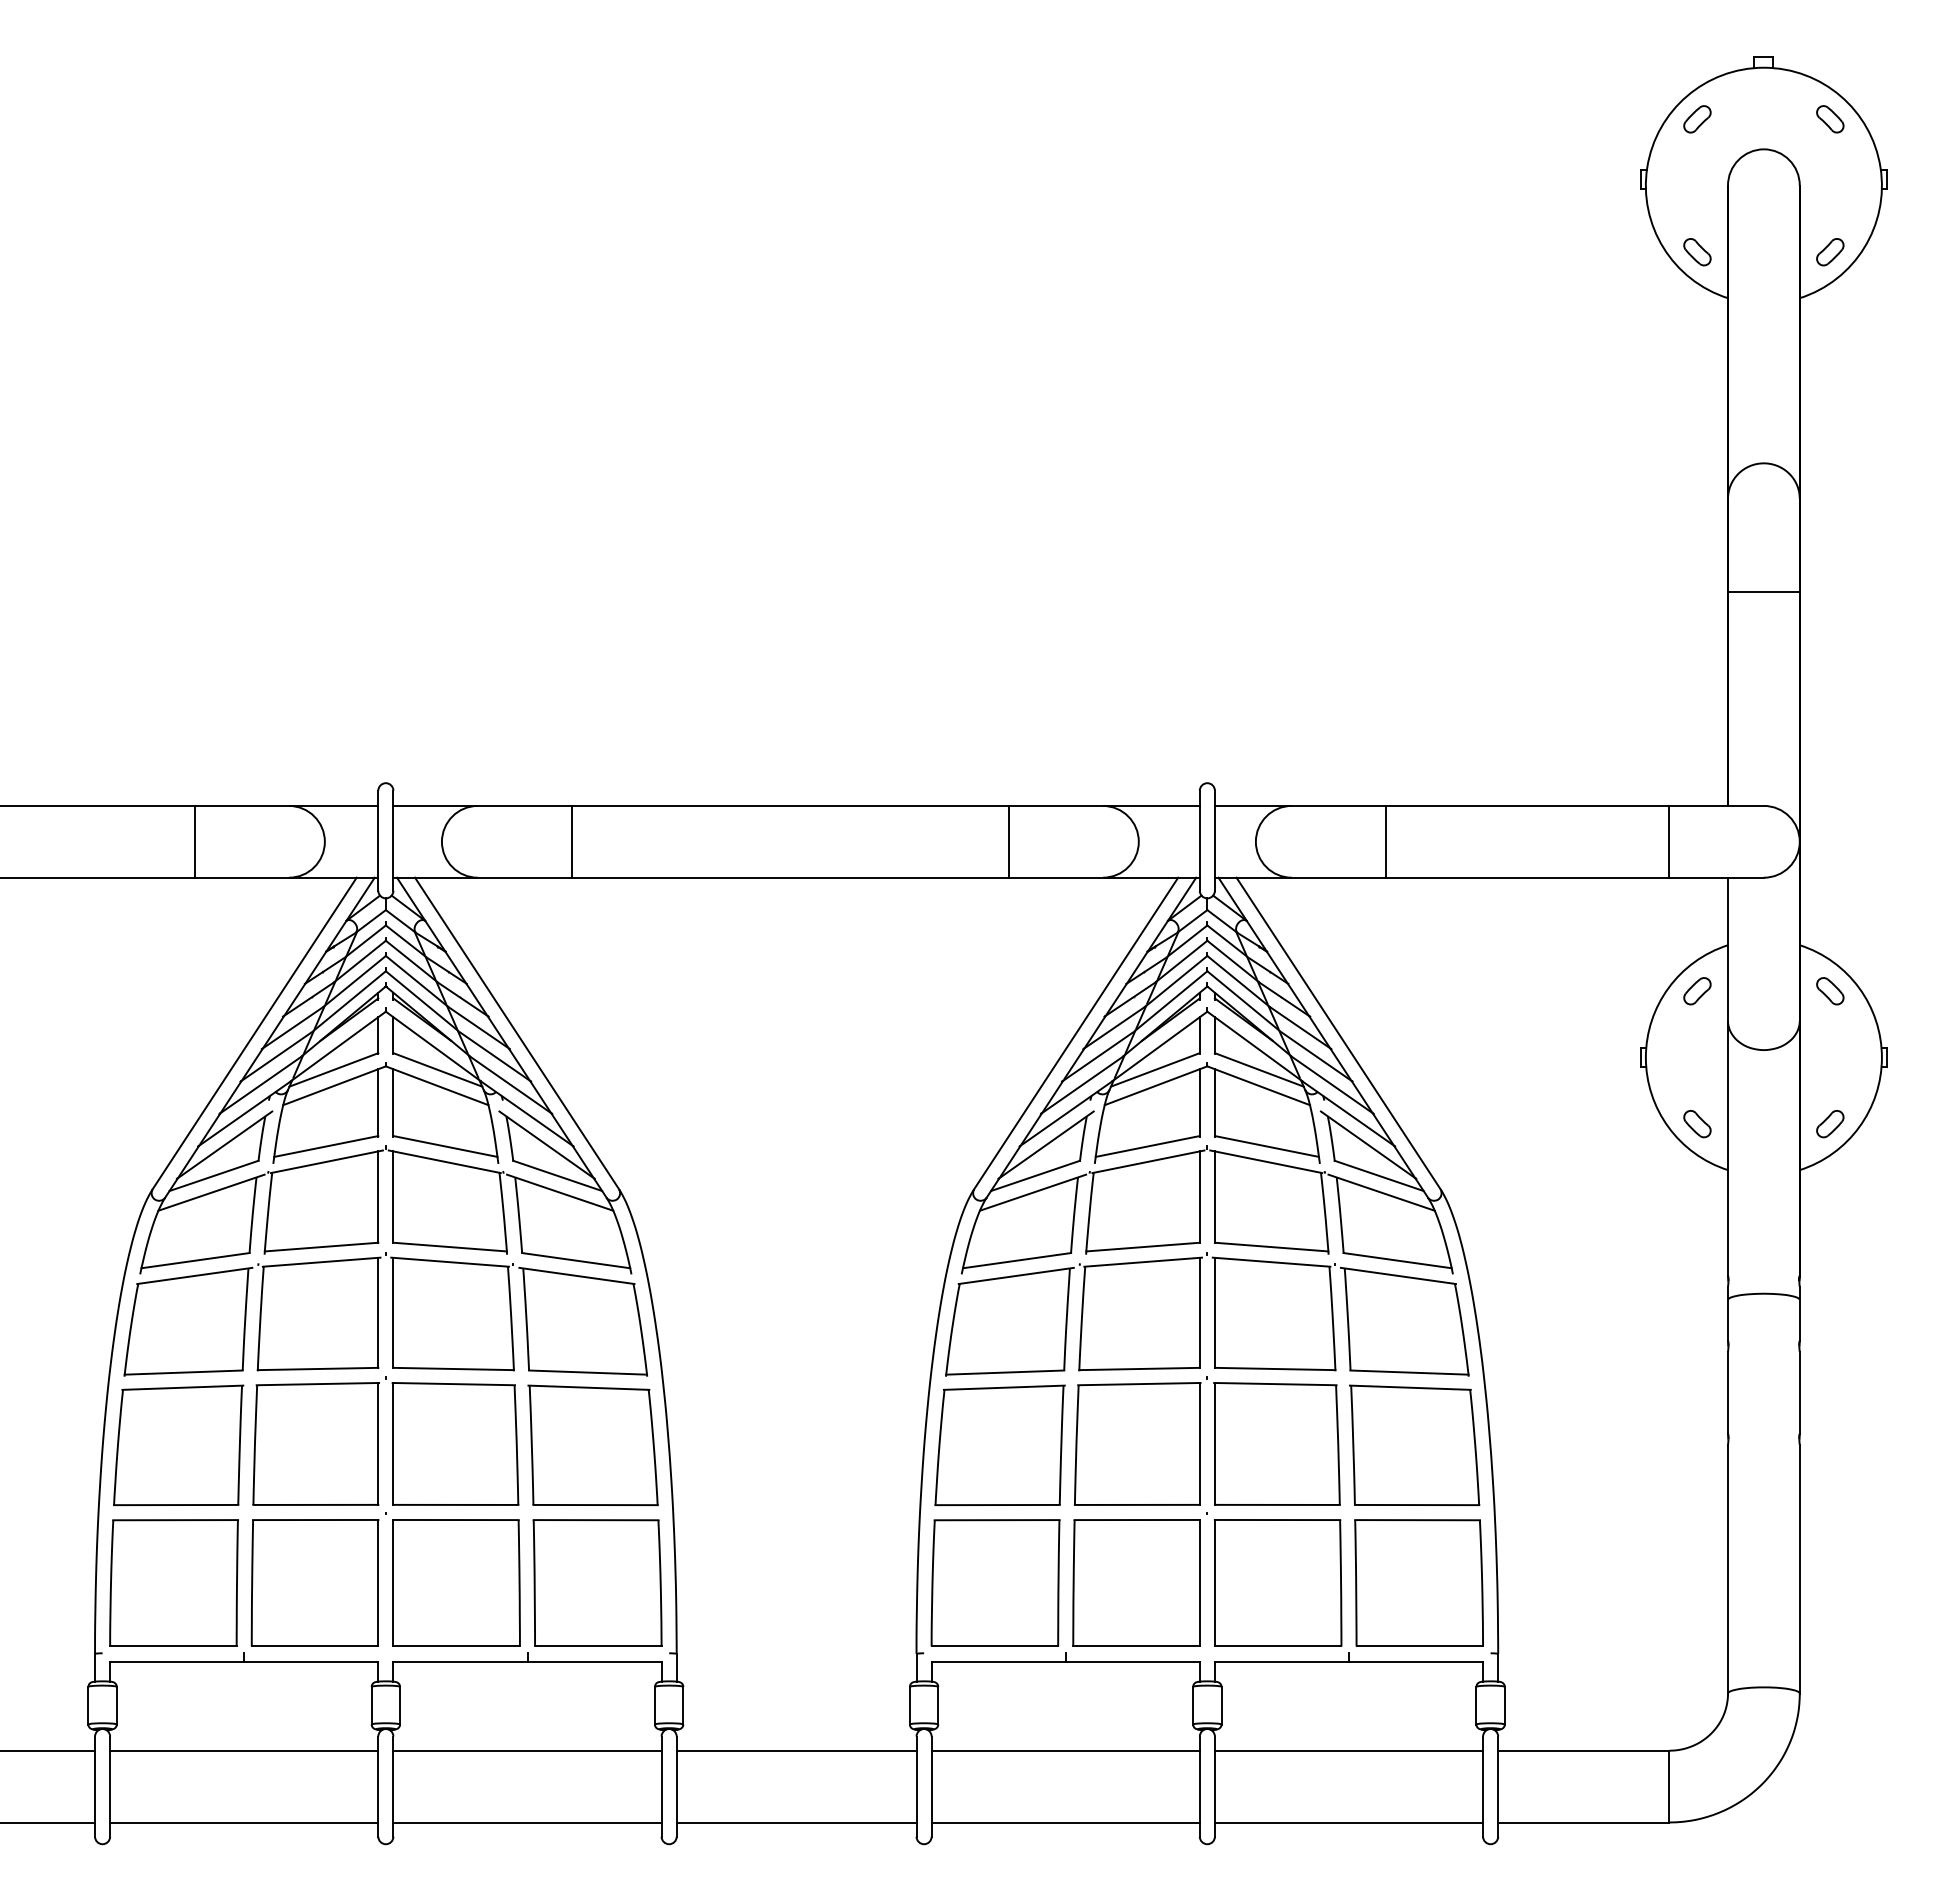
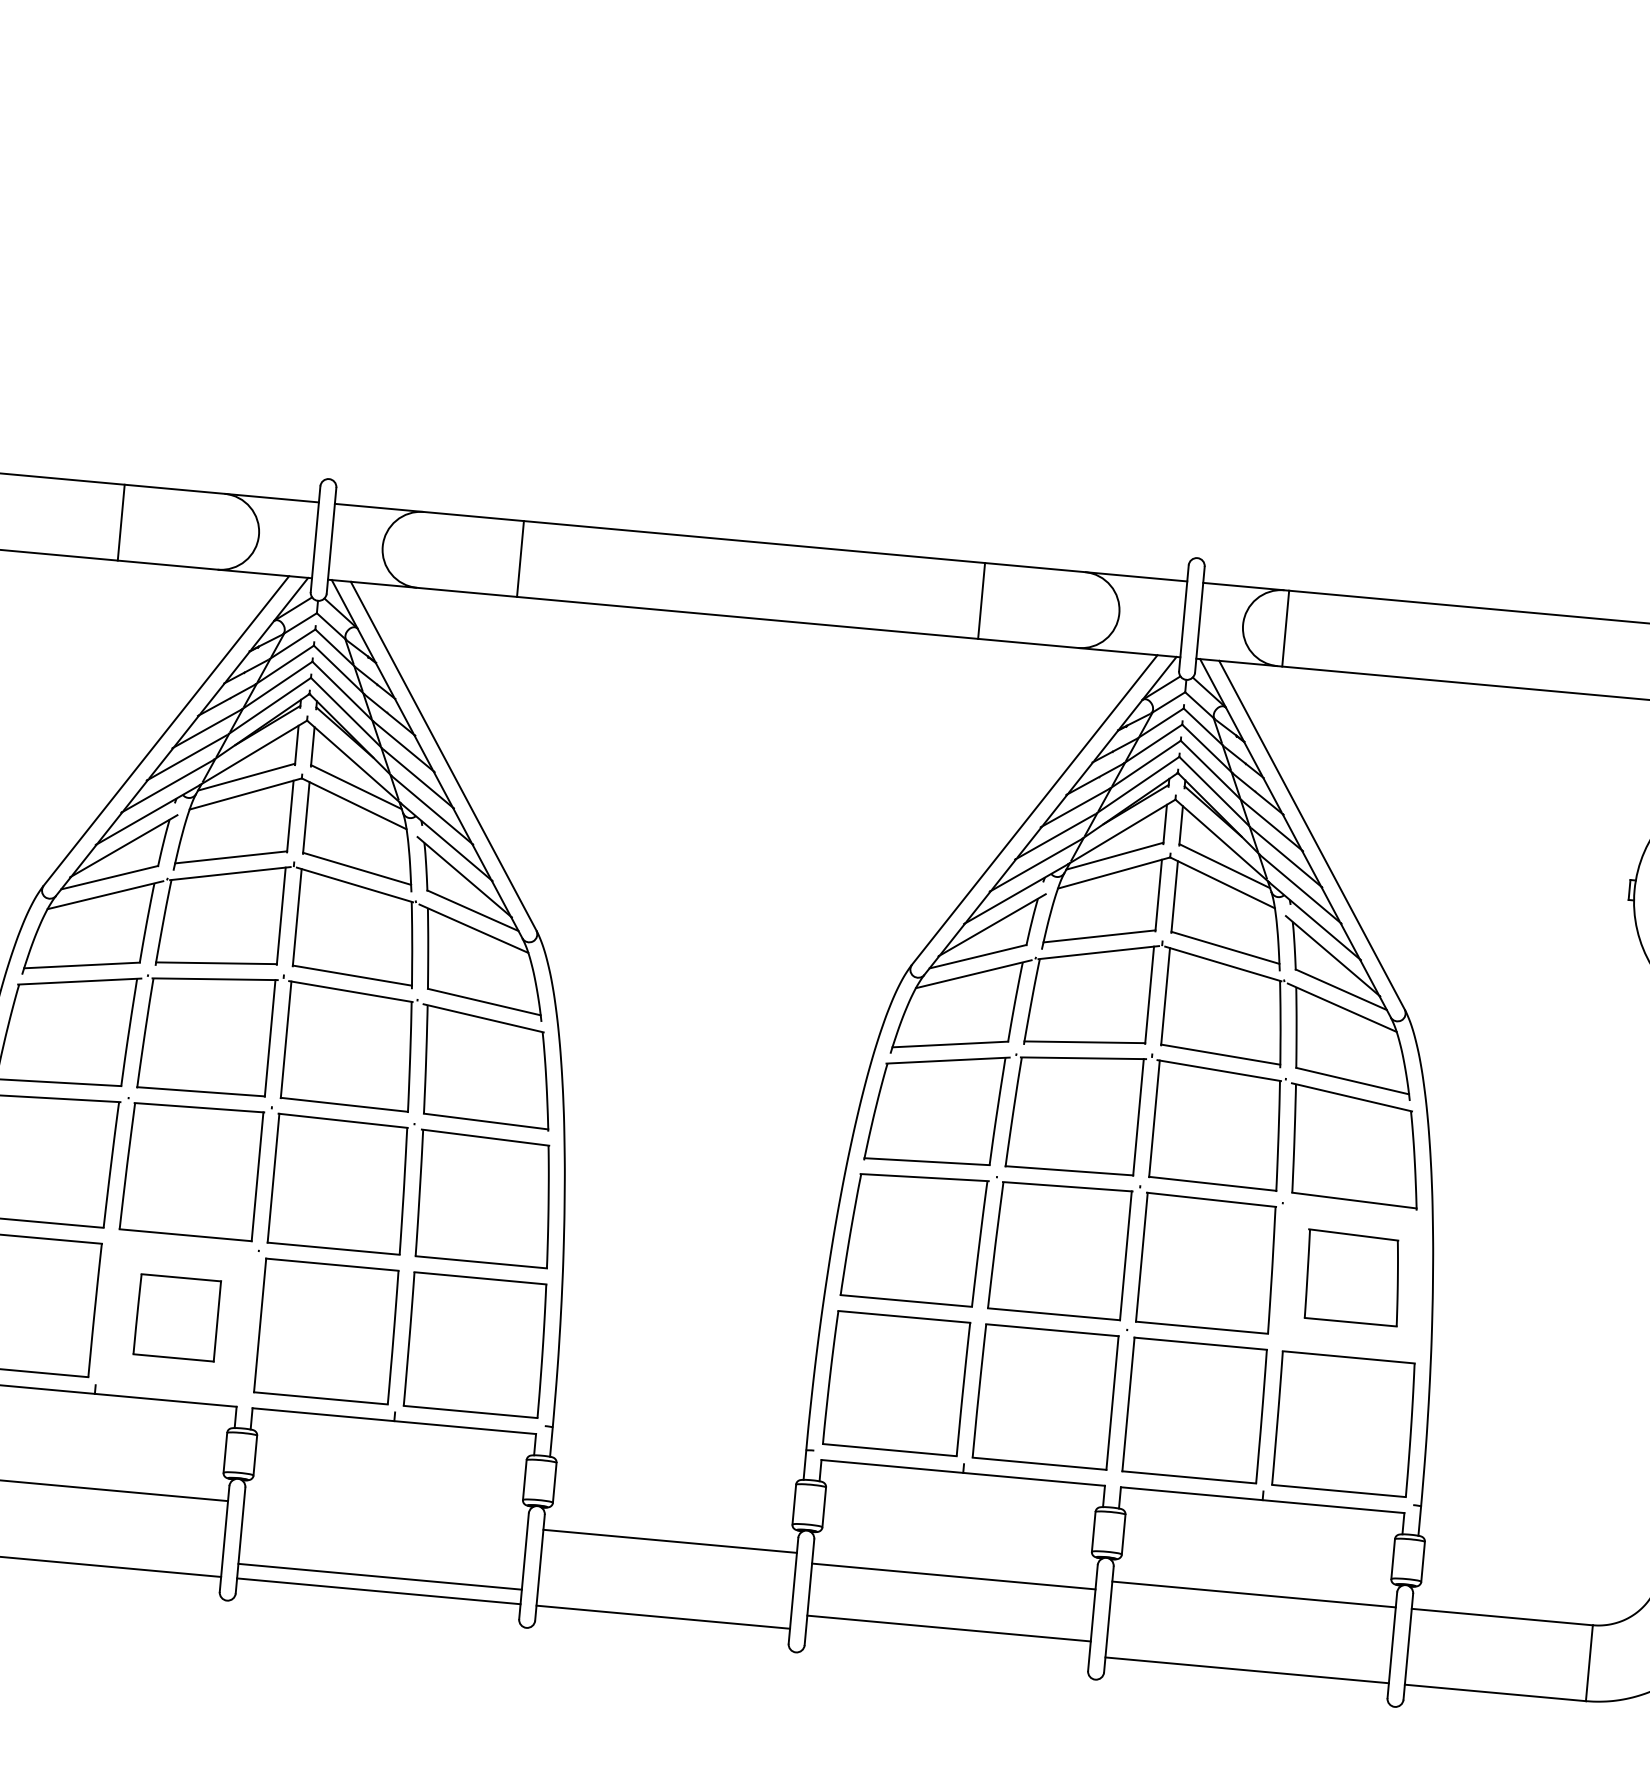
line: (1386, 841) -> (1286, 628), moved
part: (1414, 1444) -> (1352, 1277), size x0.7
part: (314, 1582) -> (176, 1317), size x0.6
line: (527, 1750) -> (380, 1576), moved
line: (1065, 1750) -> (948, 1628), moved
line: (1065, 1822) -> (953, 1576), moved

